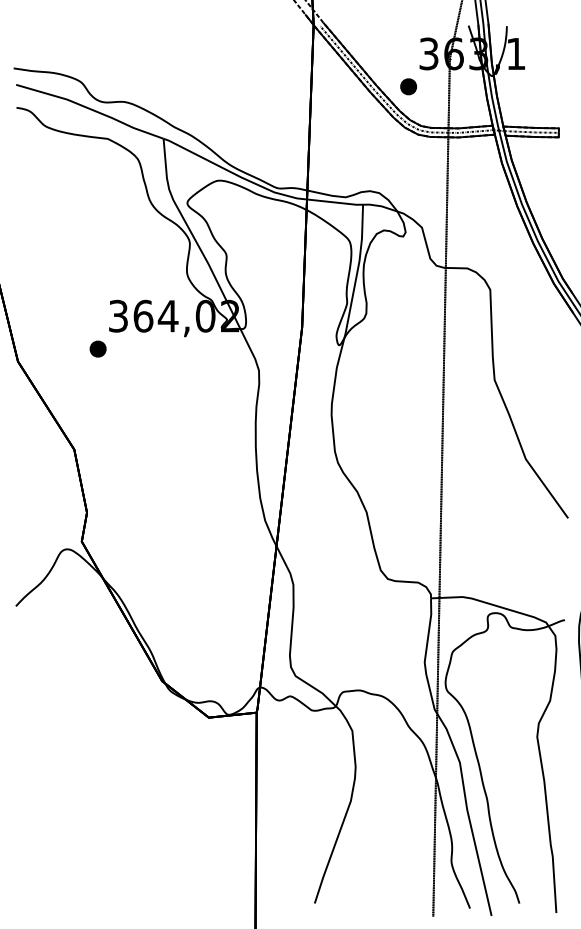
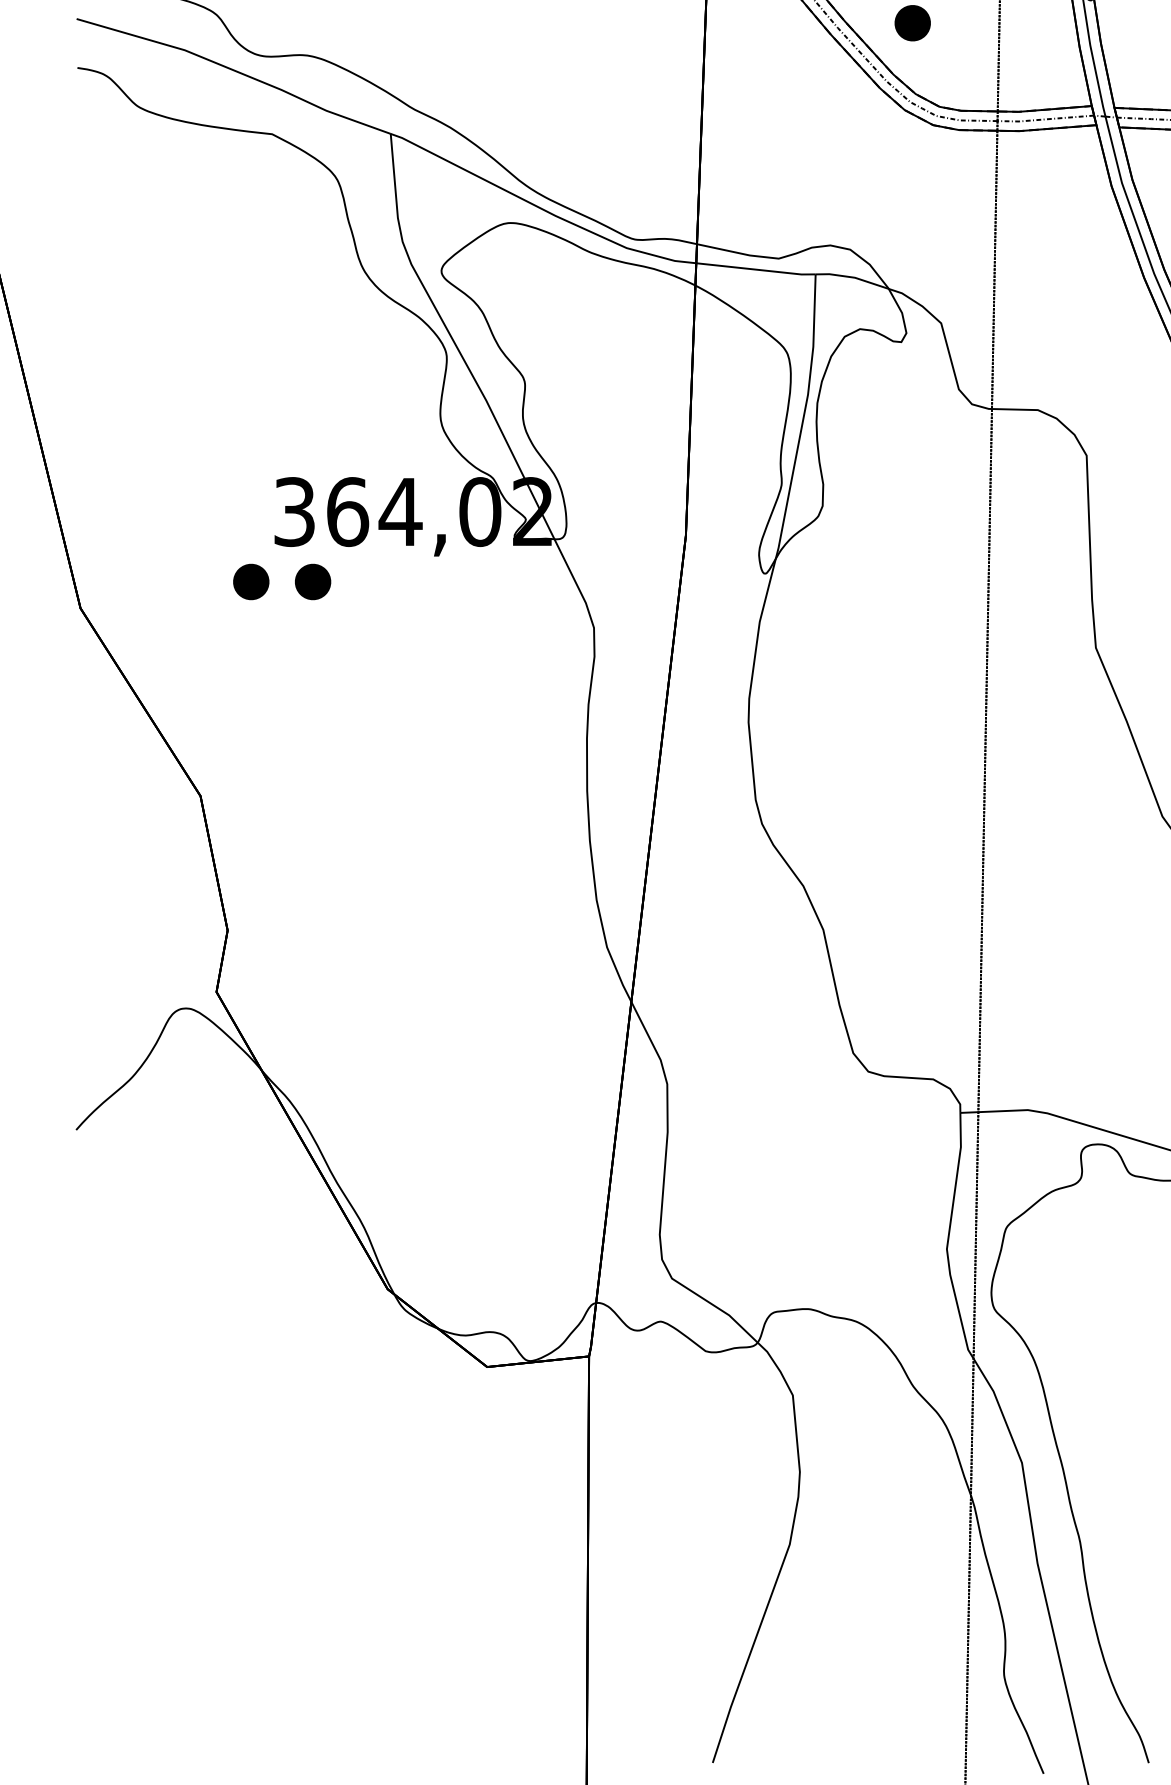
part: (126, 348) -> (311, 580), added

